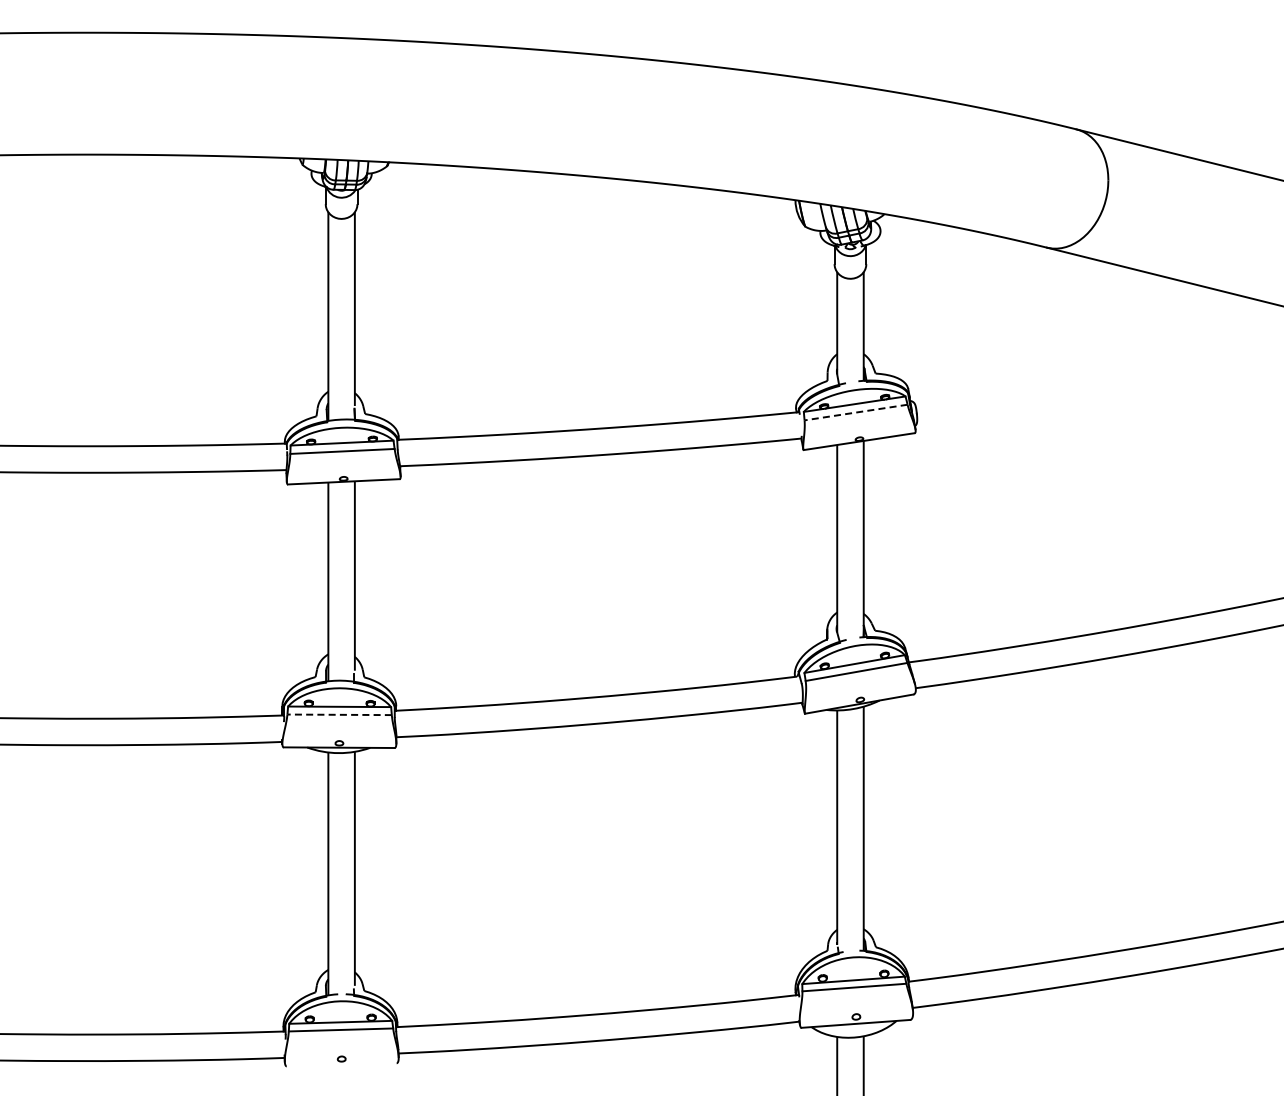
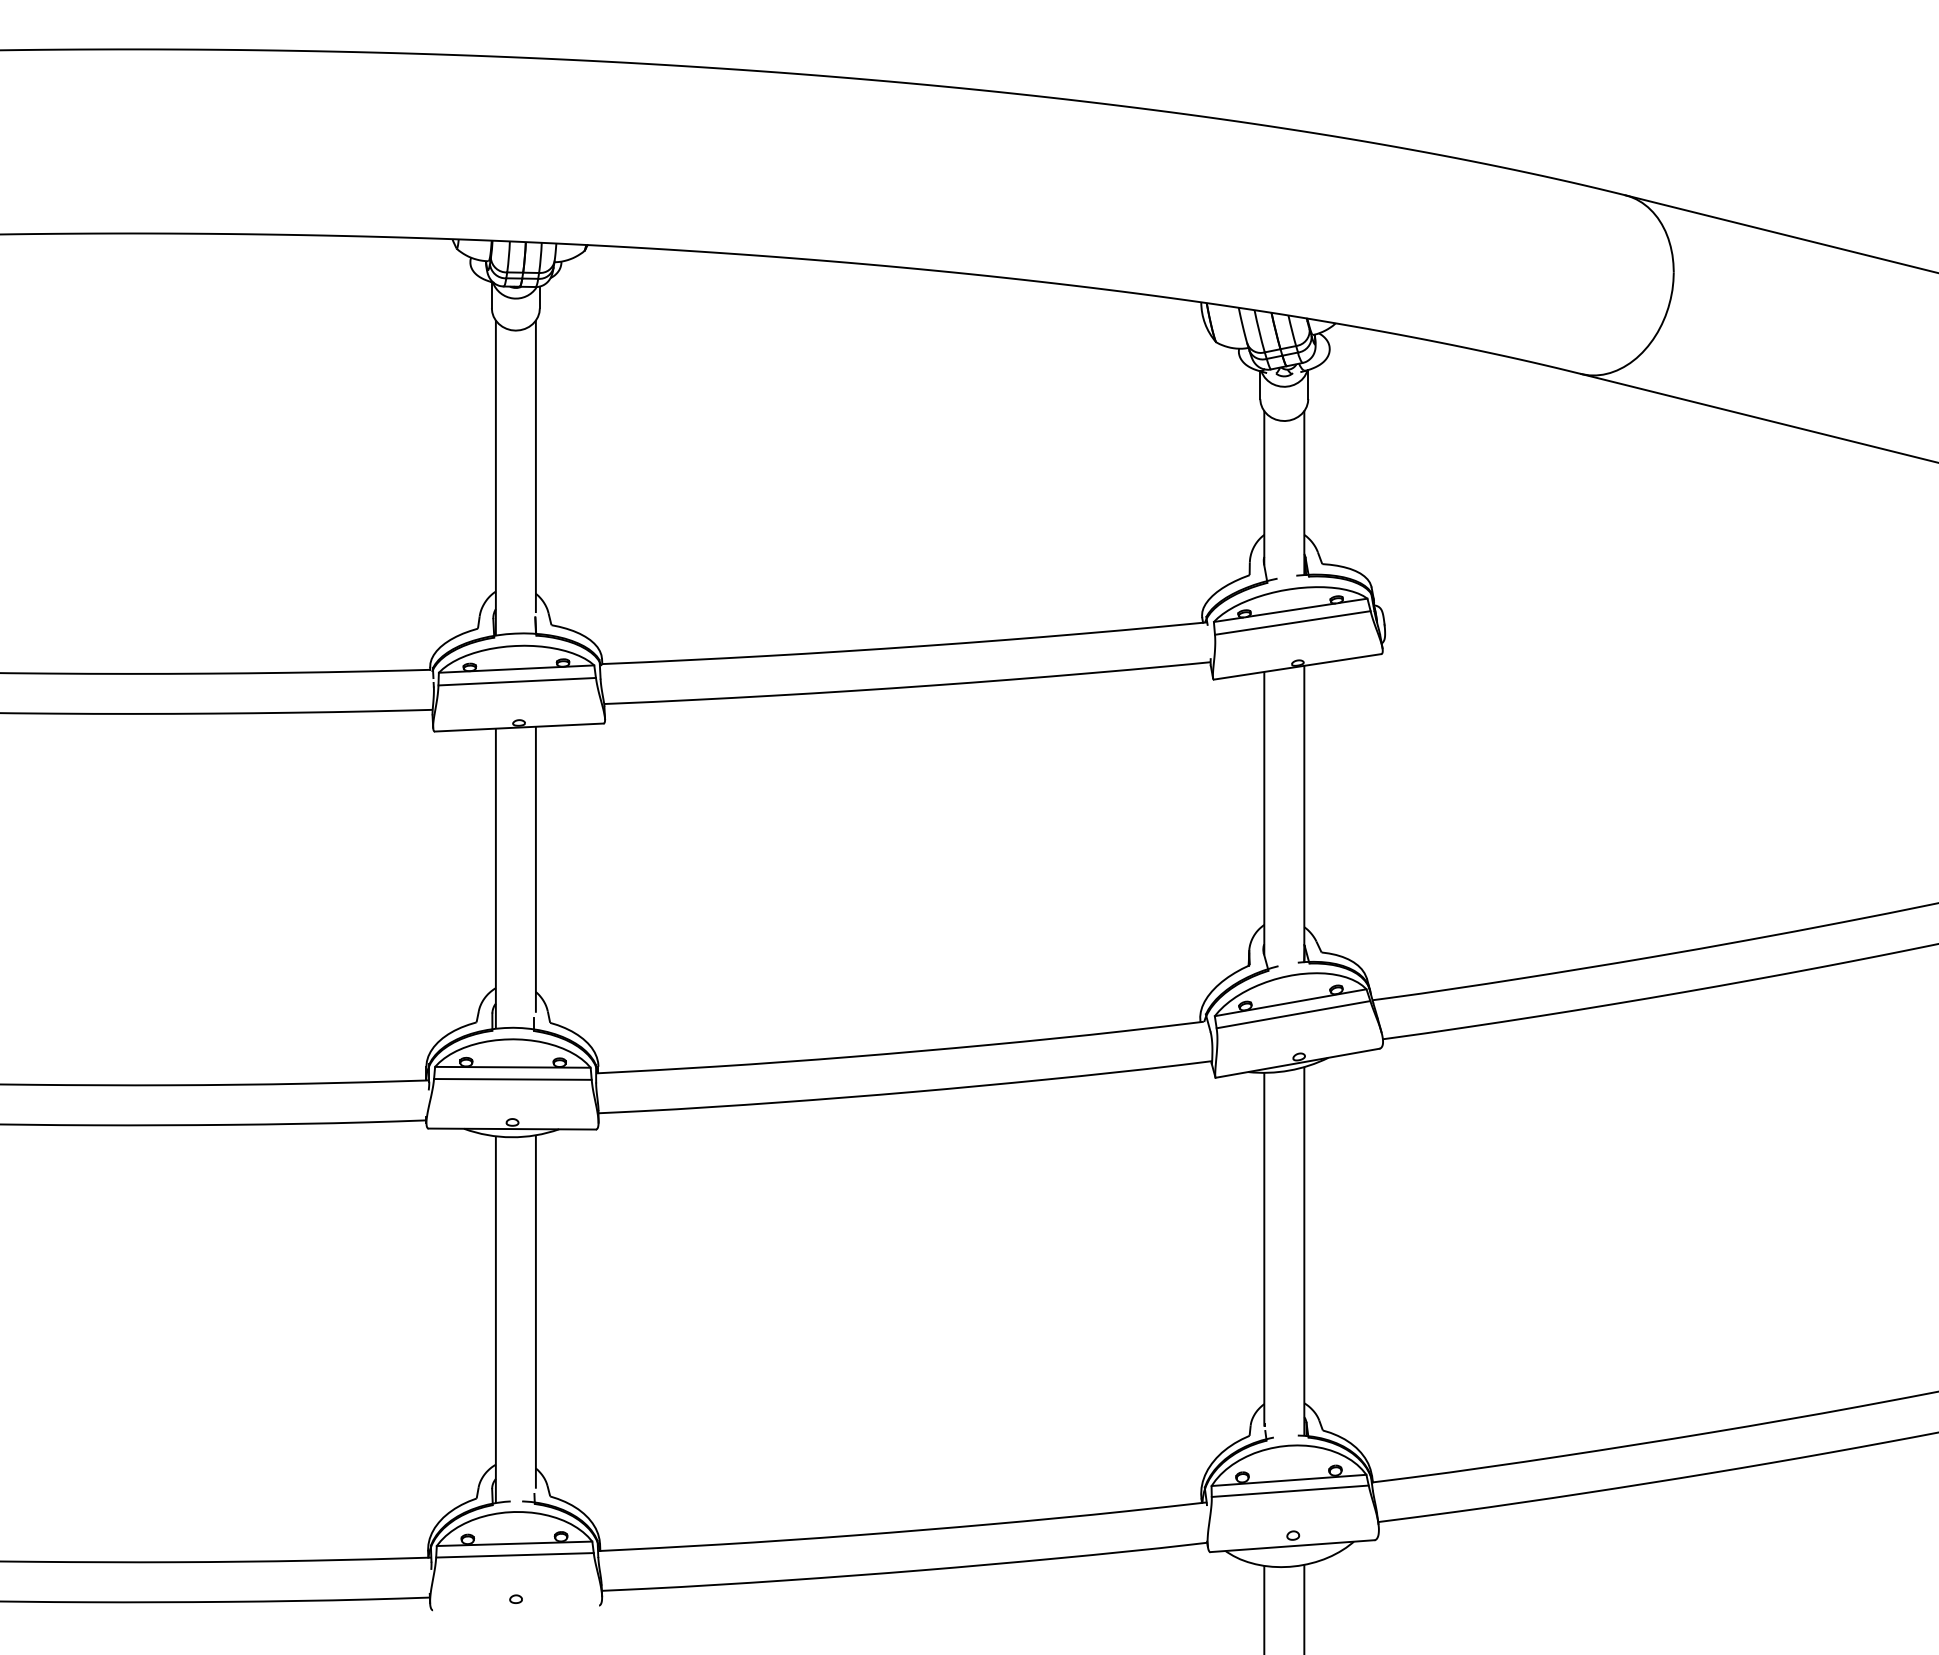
line: (855, 412) -> (1291, 622), dashed -> solid
line: (339, 714) -> (512, 1078), dashed -> solid

